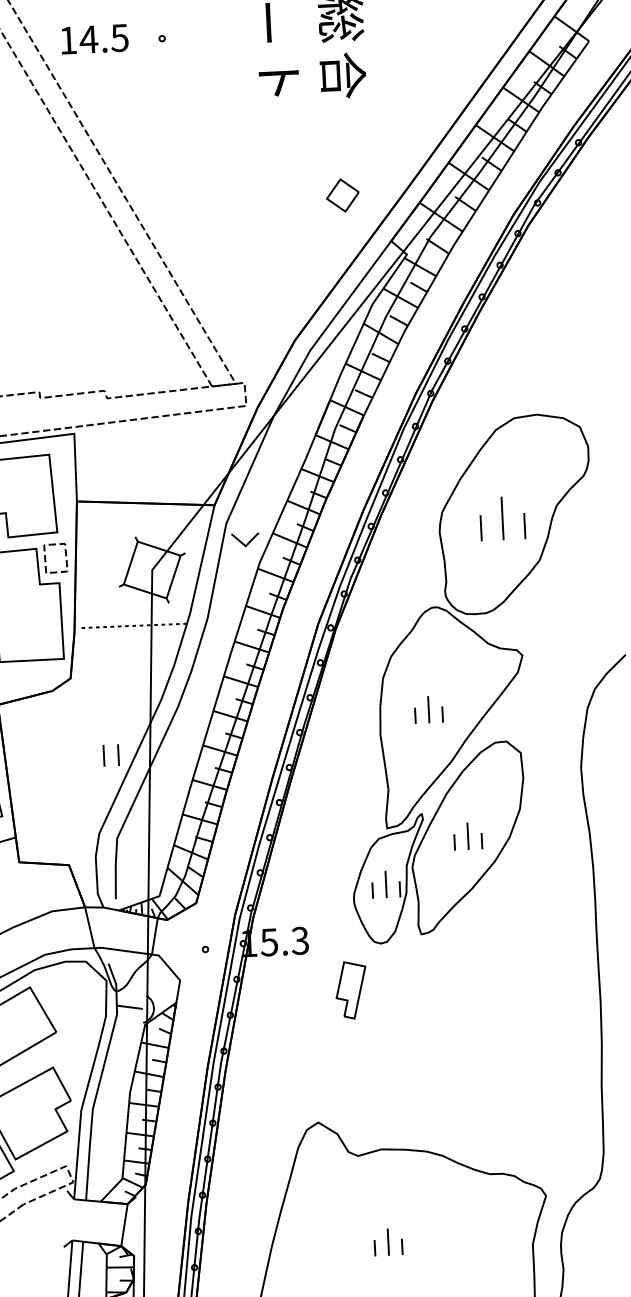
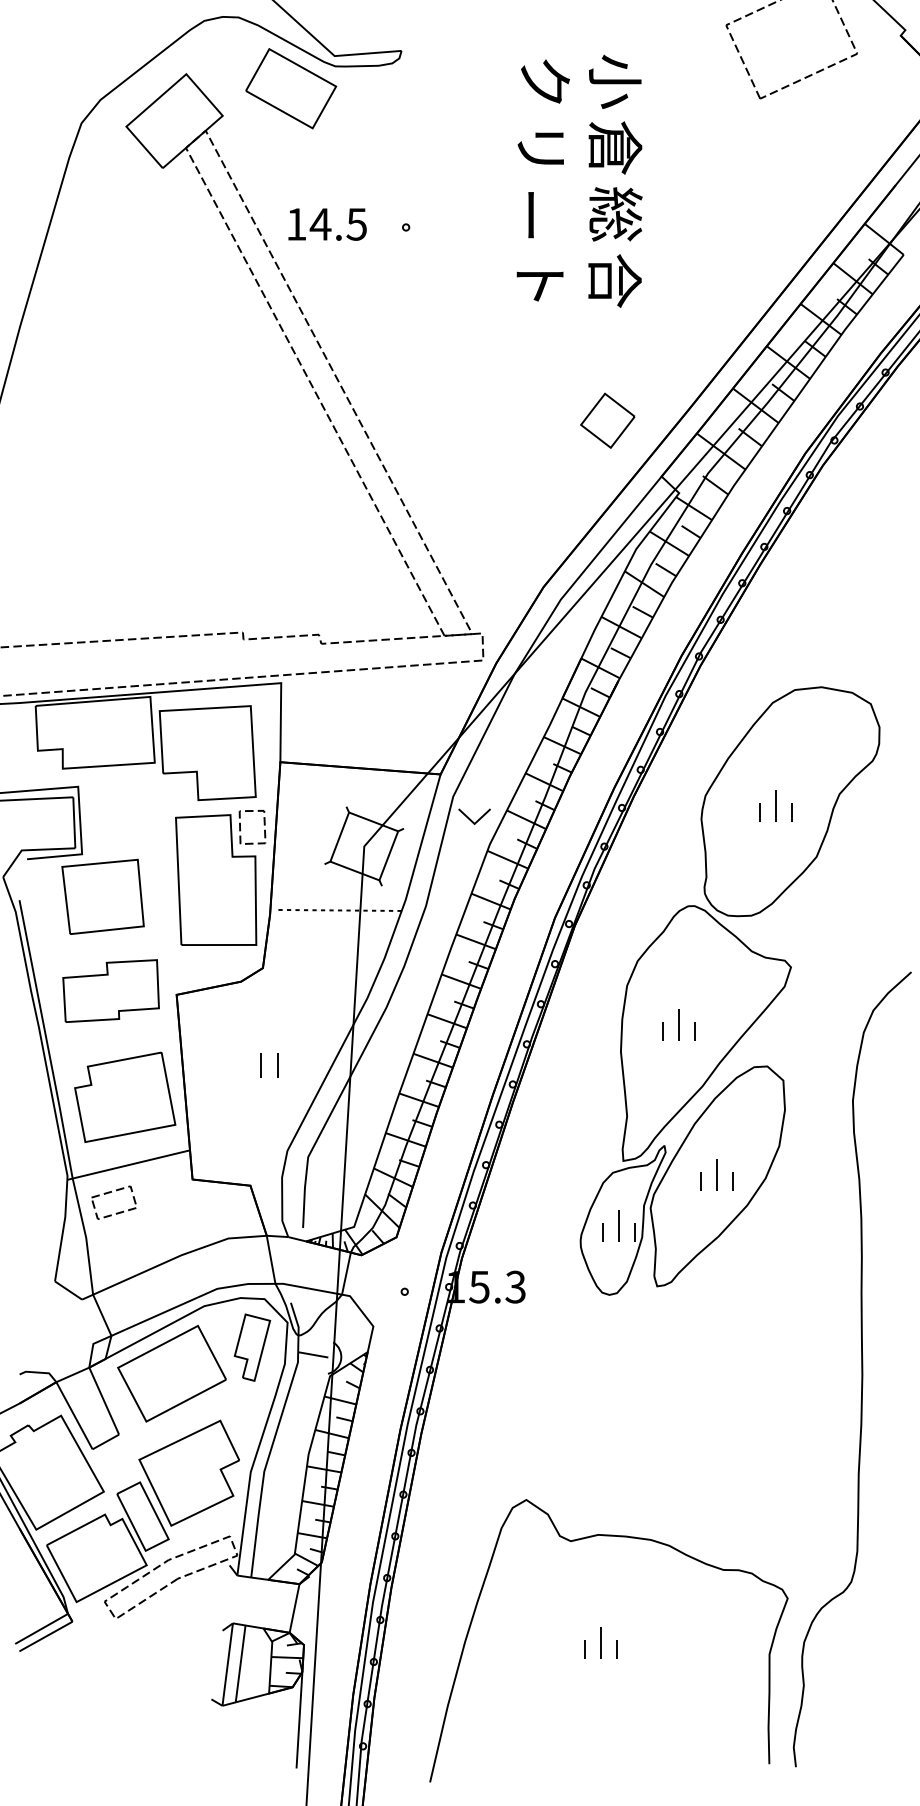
part: (342, 195) -> (607, 420), size x1.43
part: (502, 517) -> (775, 805), size x0.62
part: (104, 756) -> (261, 1065), moved
part: (351, 990) -> (252, 1347), moved

